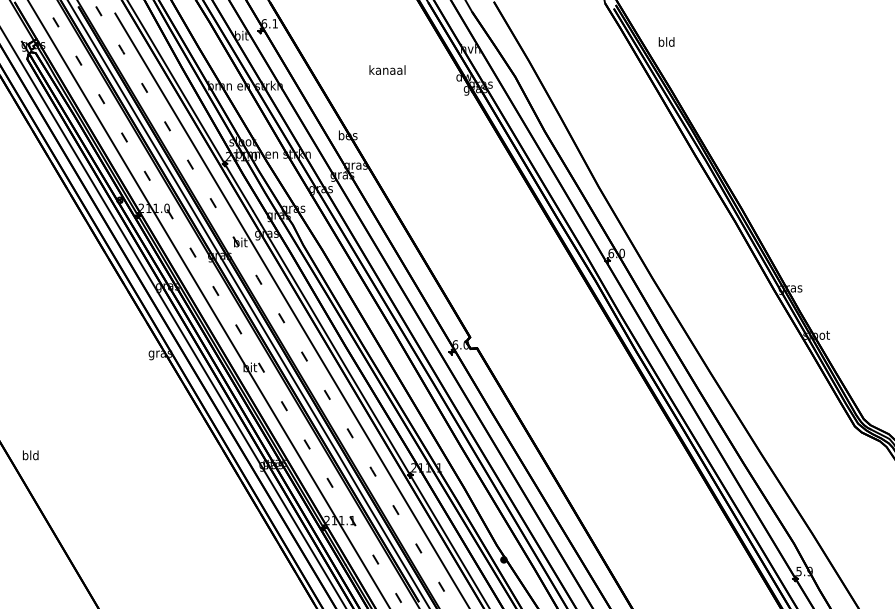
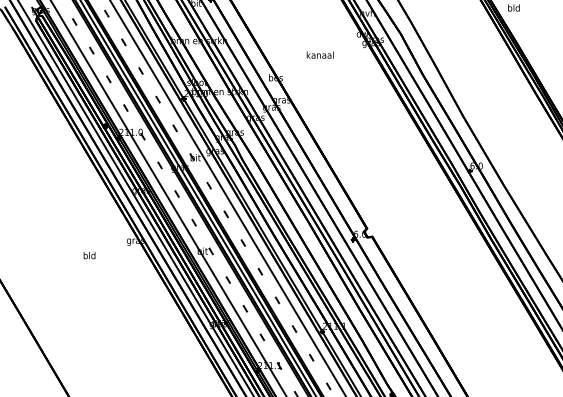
text: (387, 69) -> (320, 54), moved
text: (30, 455) -> (89, 255), moved

